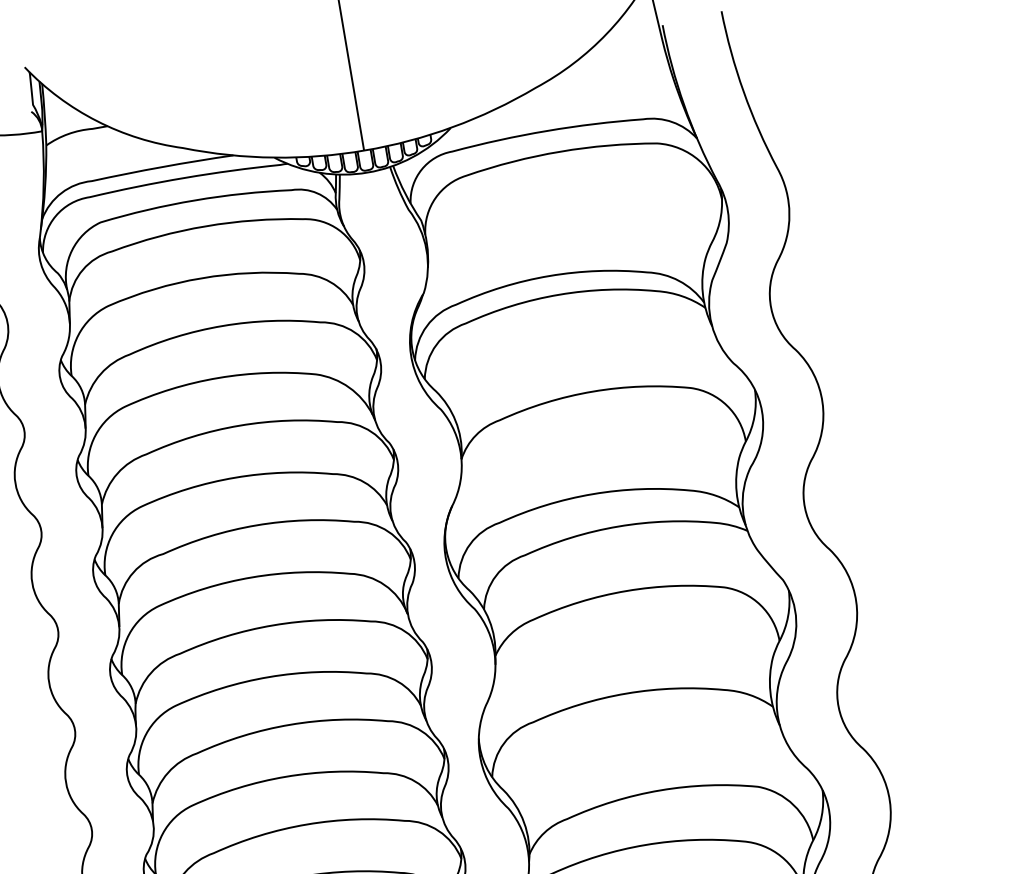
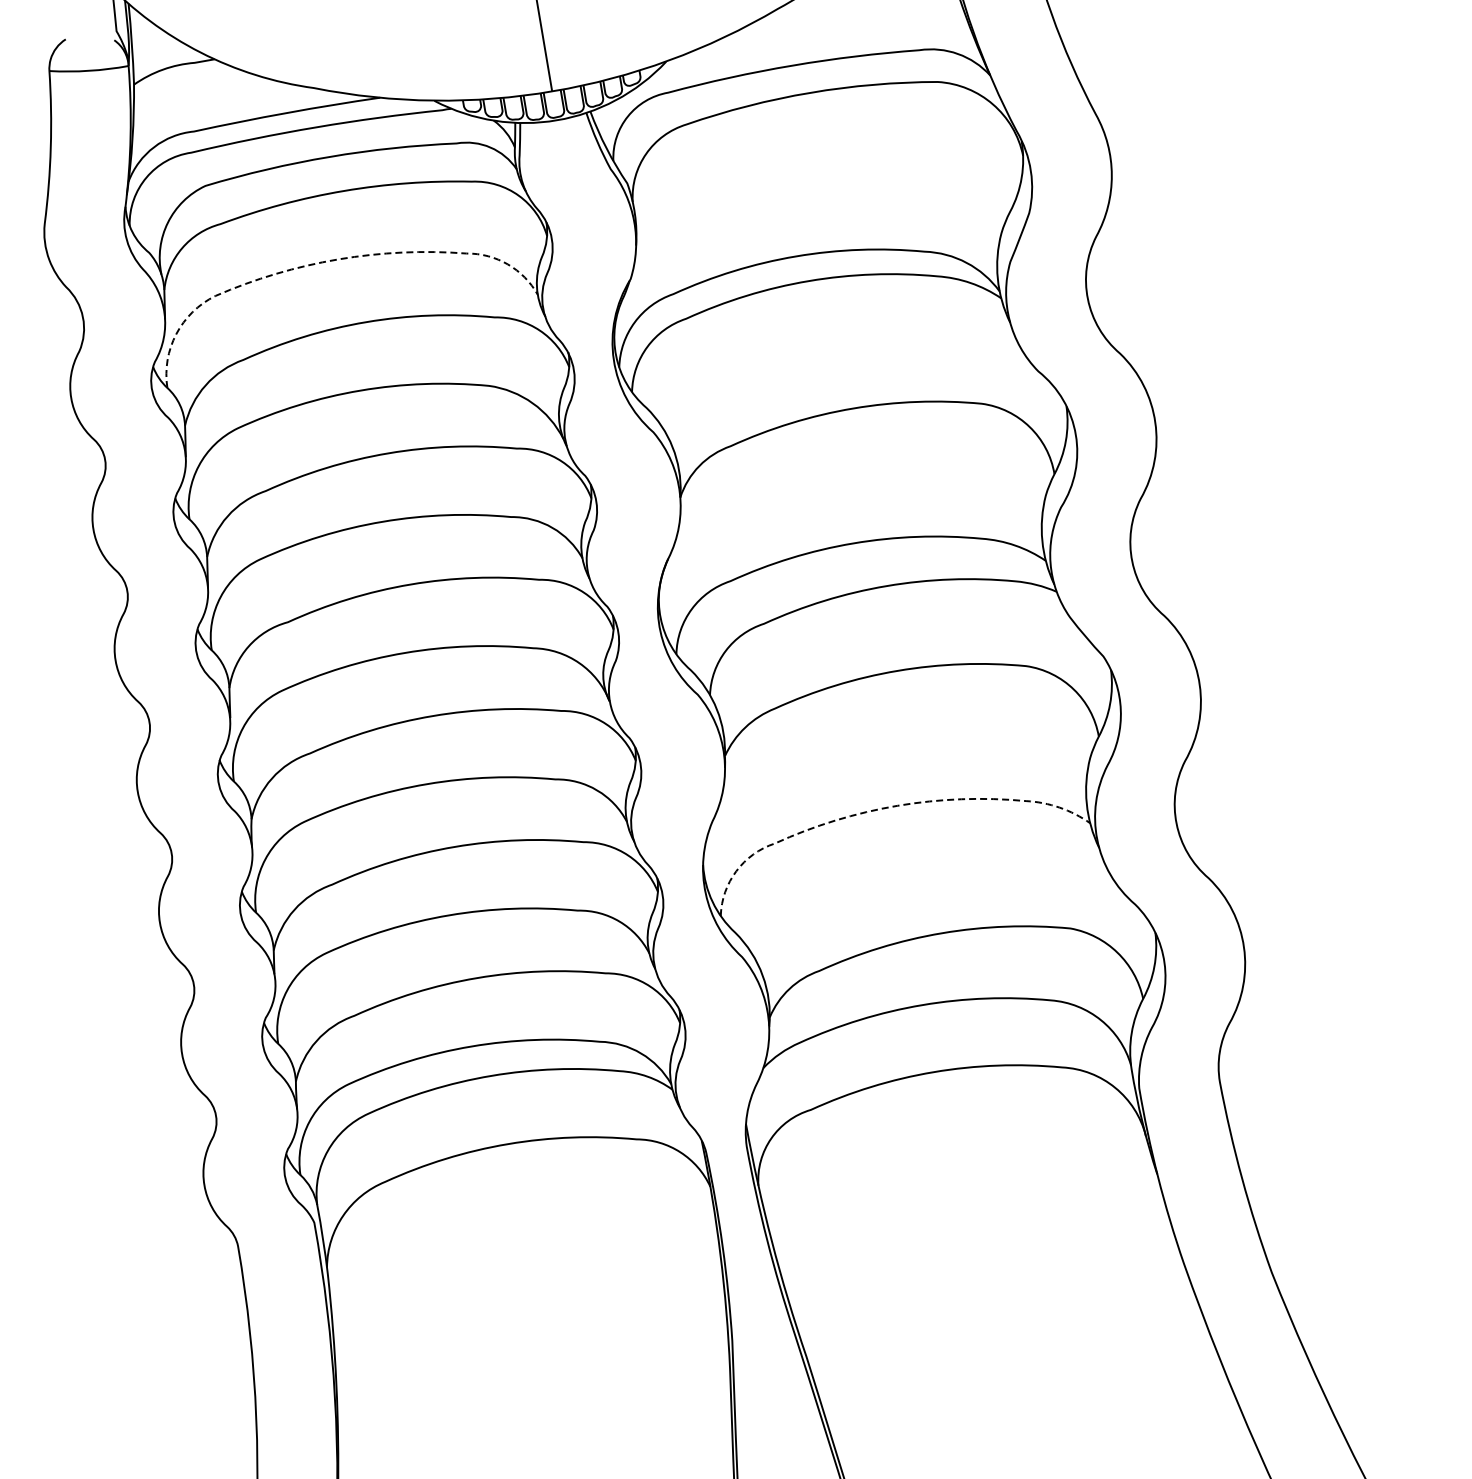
line: (195, 279) -> (330, 260), solid -> dashed
line: (613, 695) -> (880, 808), solid -> dashed

